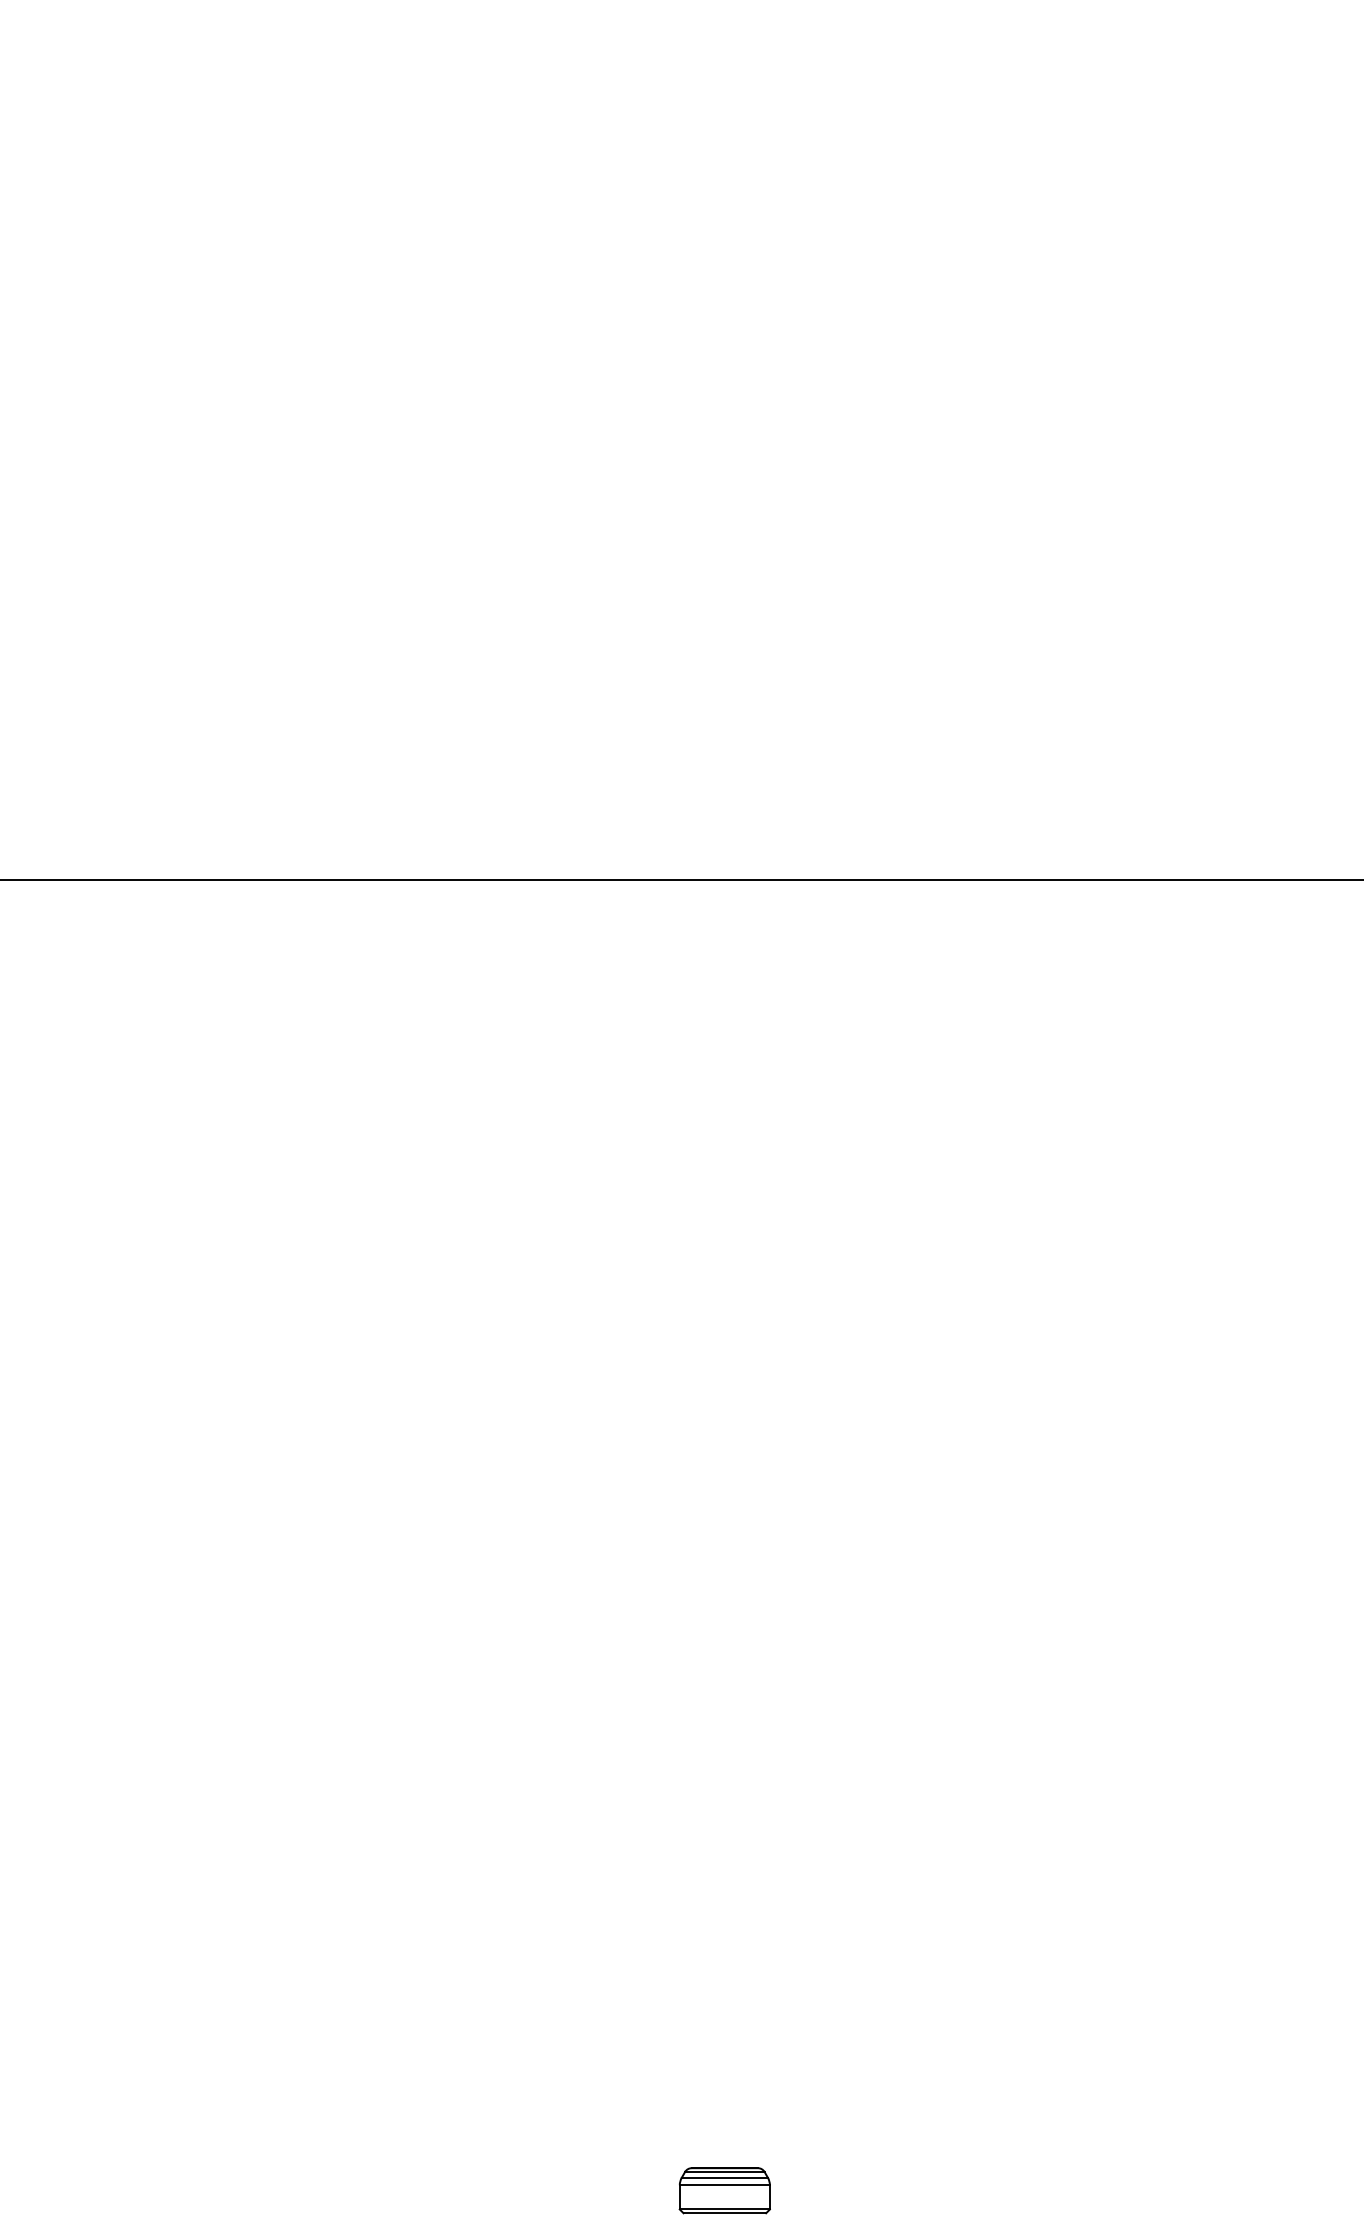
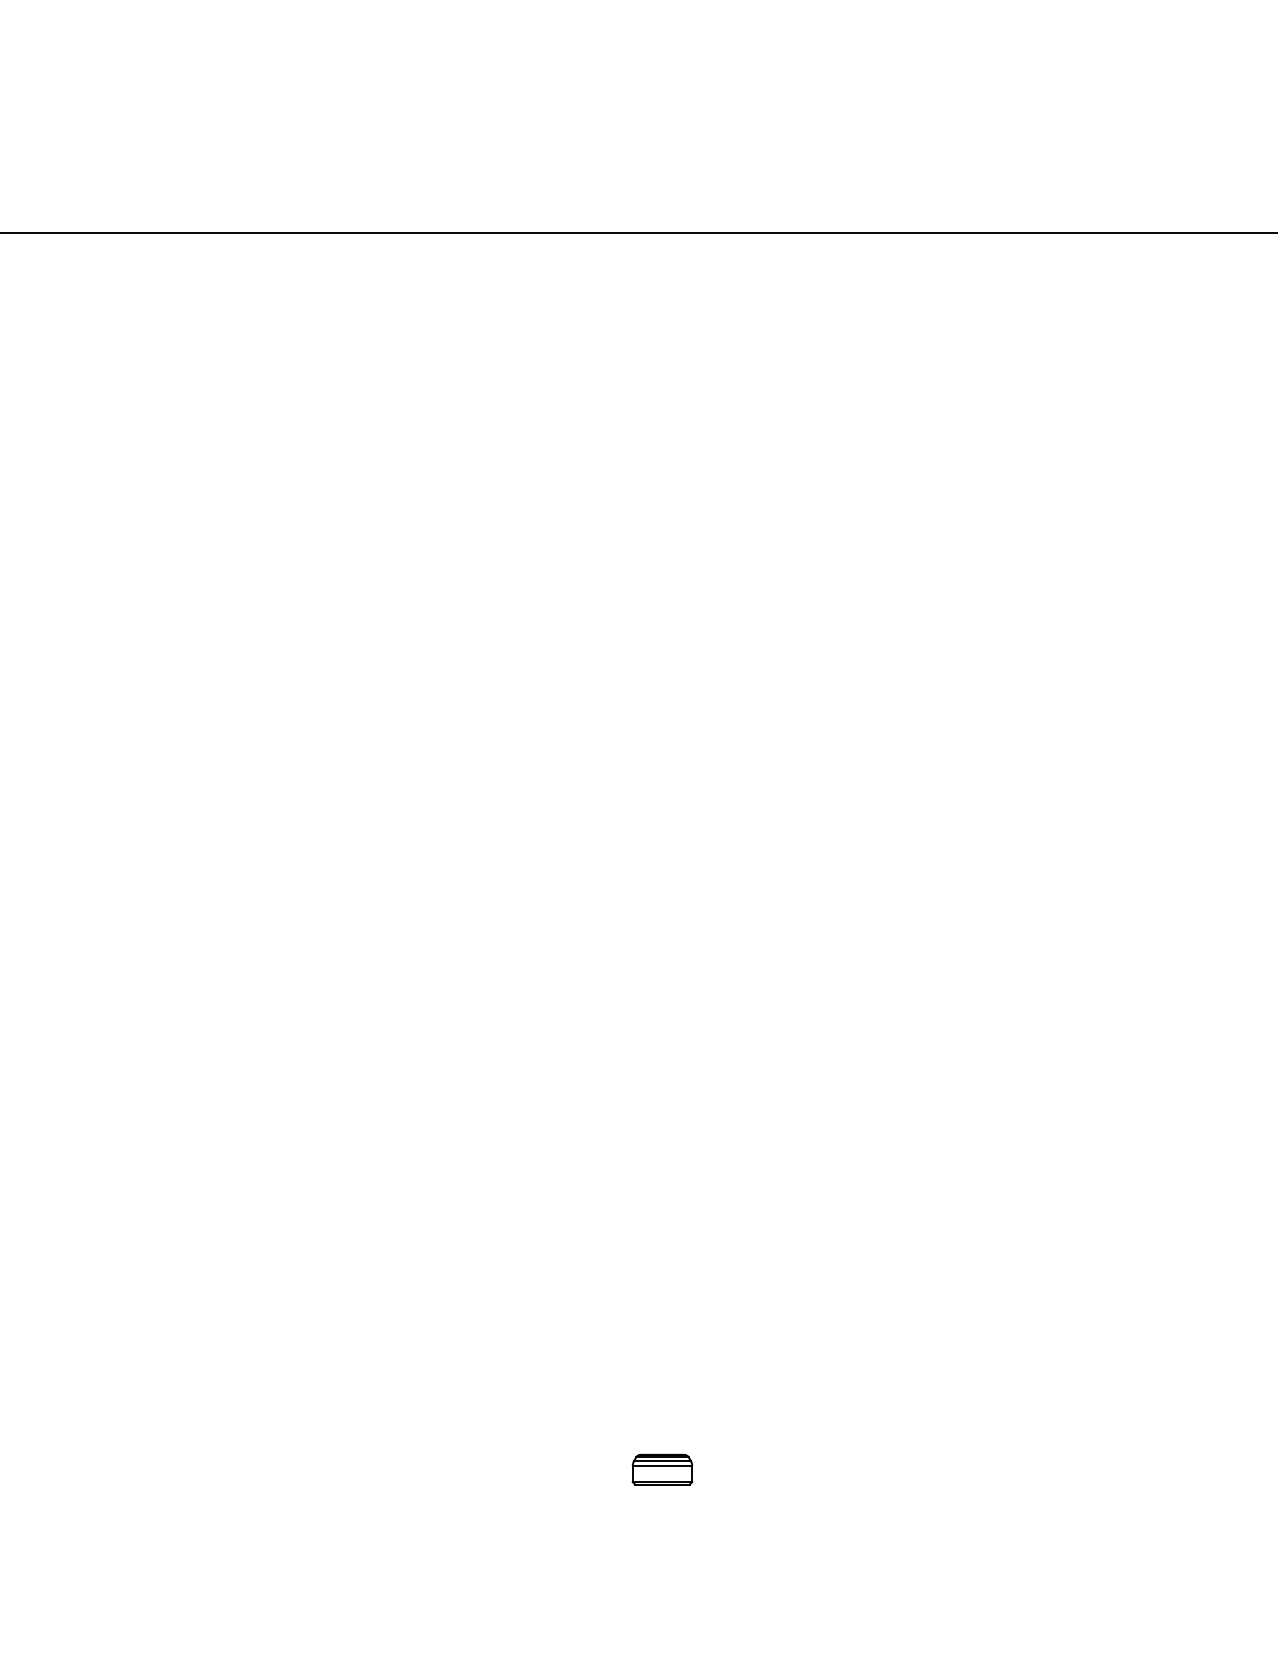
part: (724, 2190) -> (662, 1469), size x0.7

